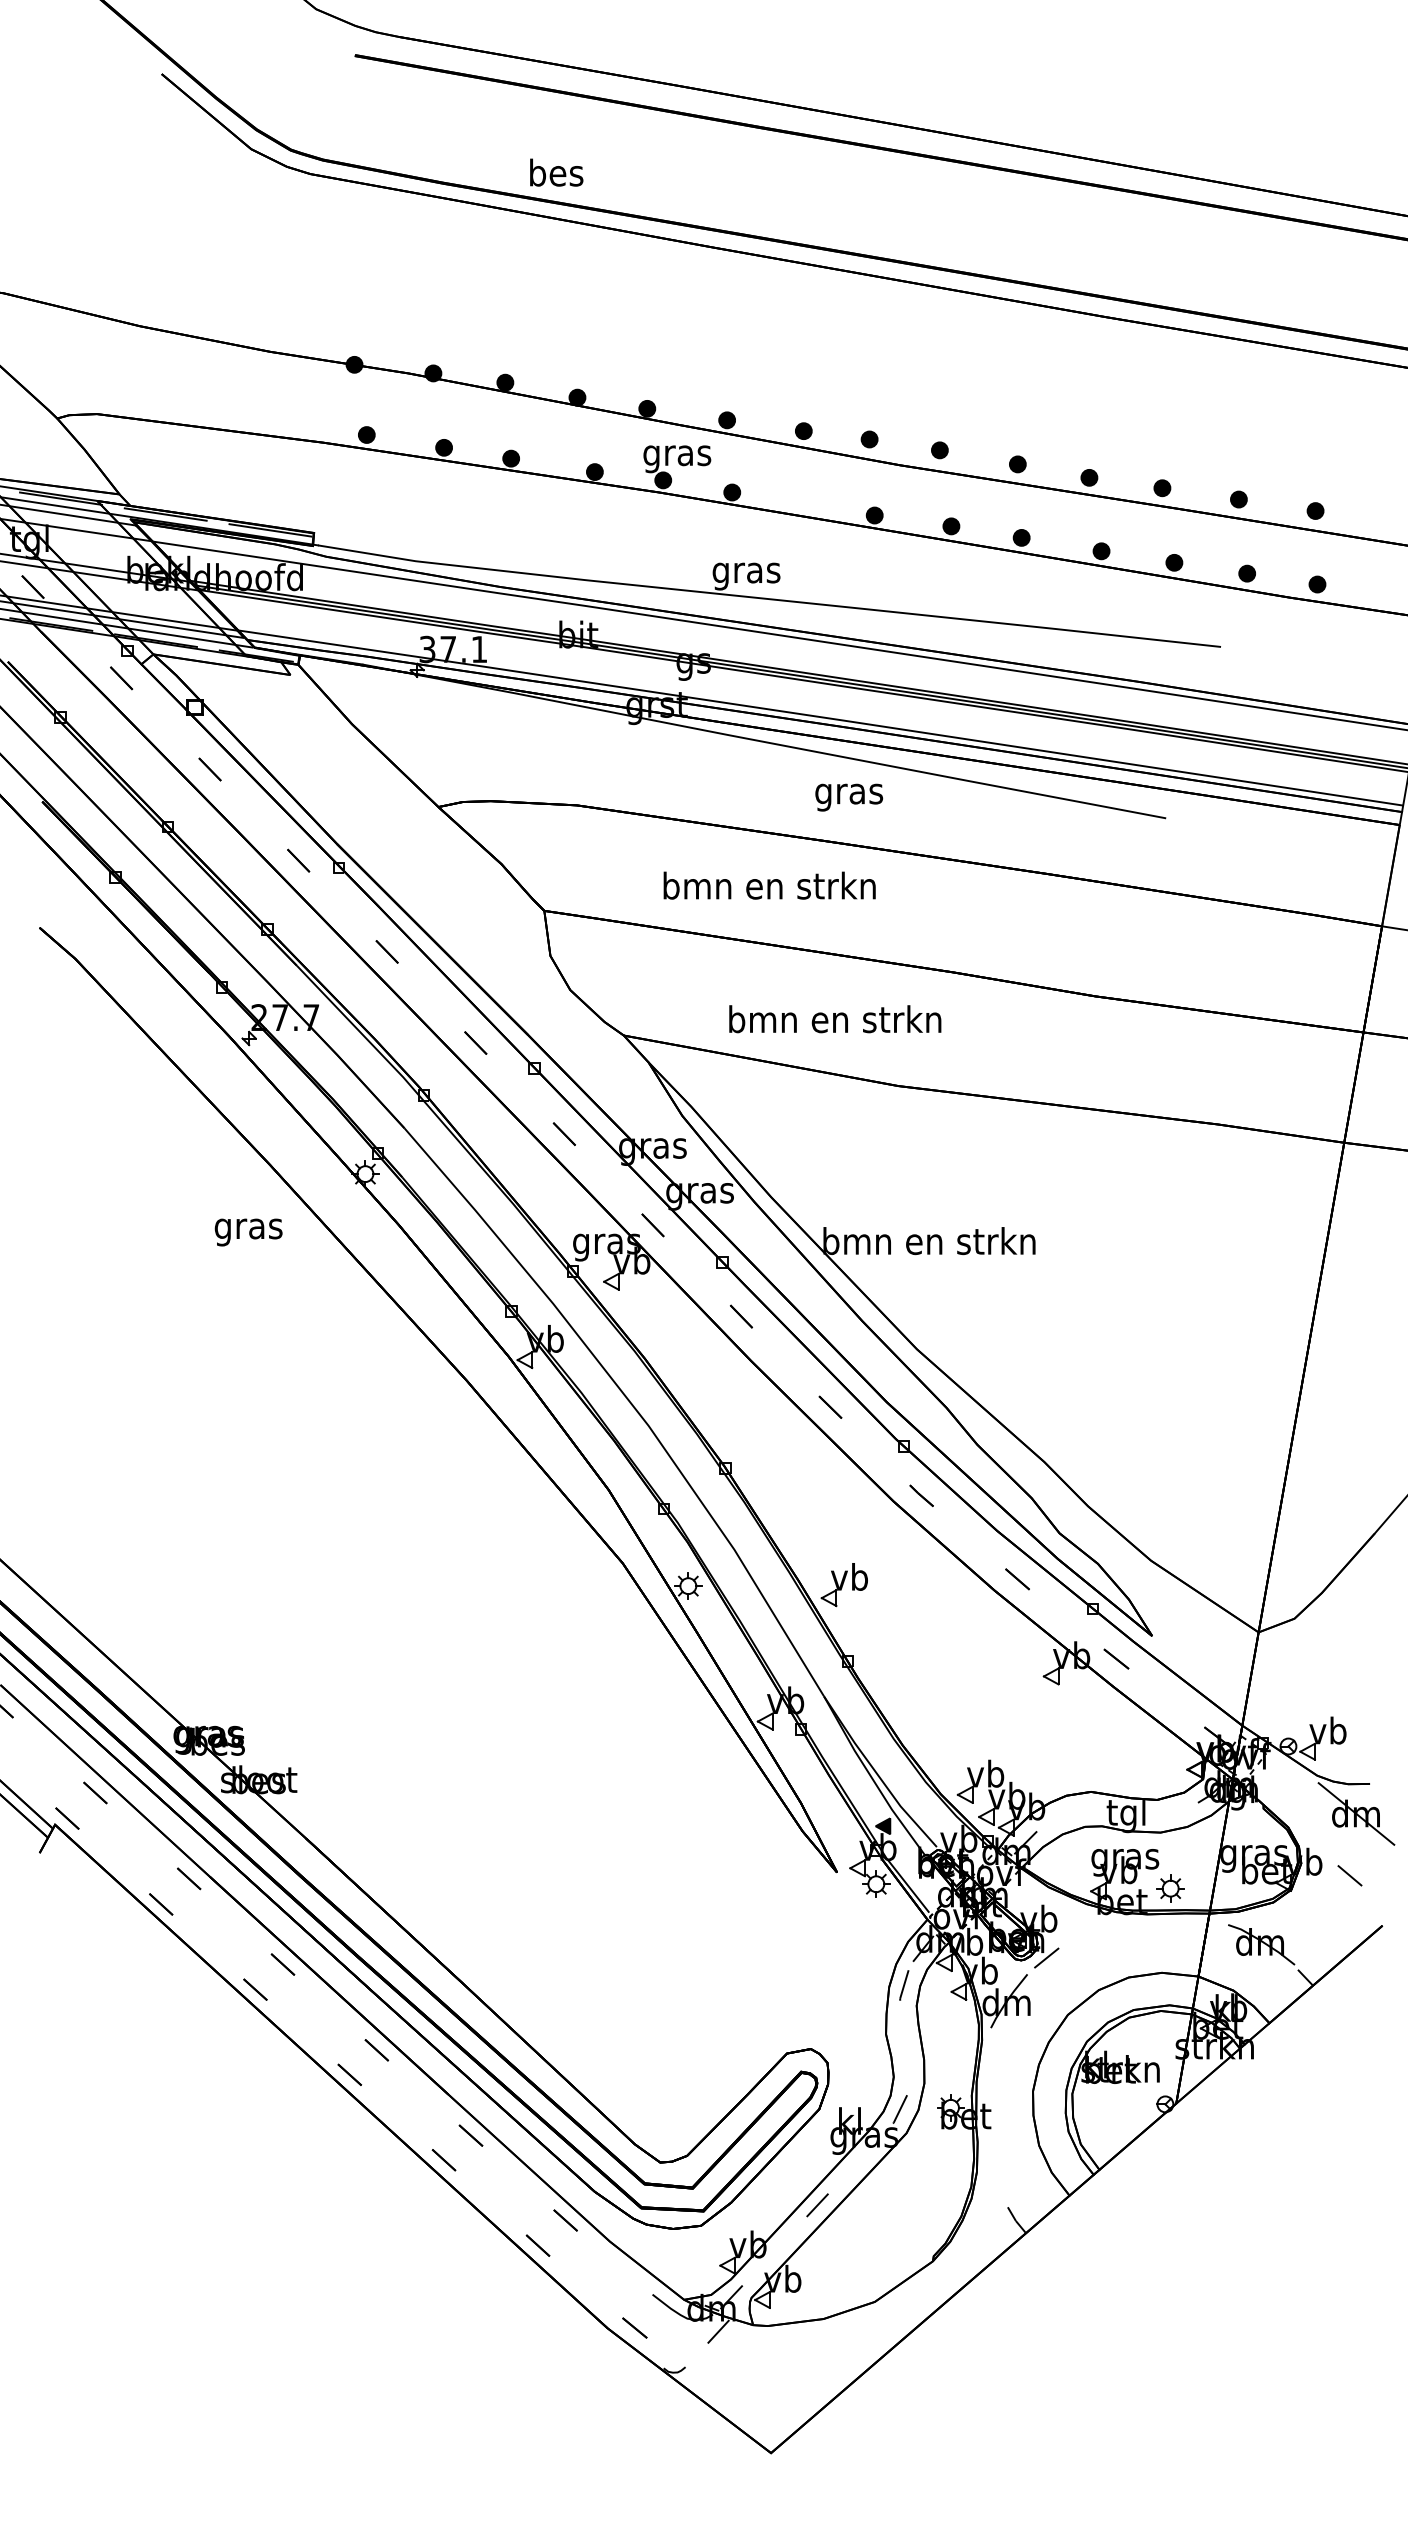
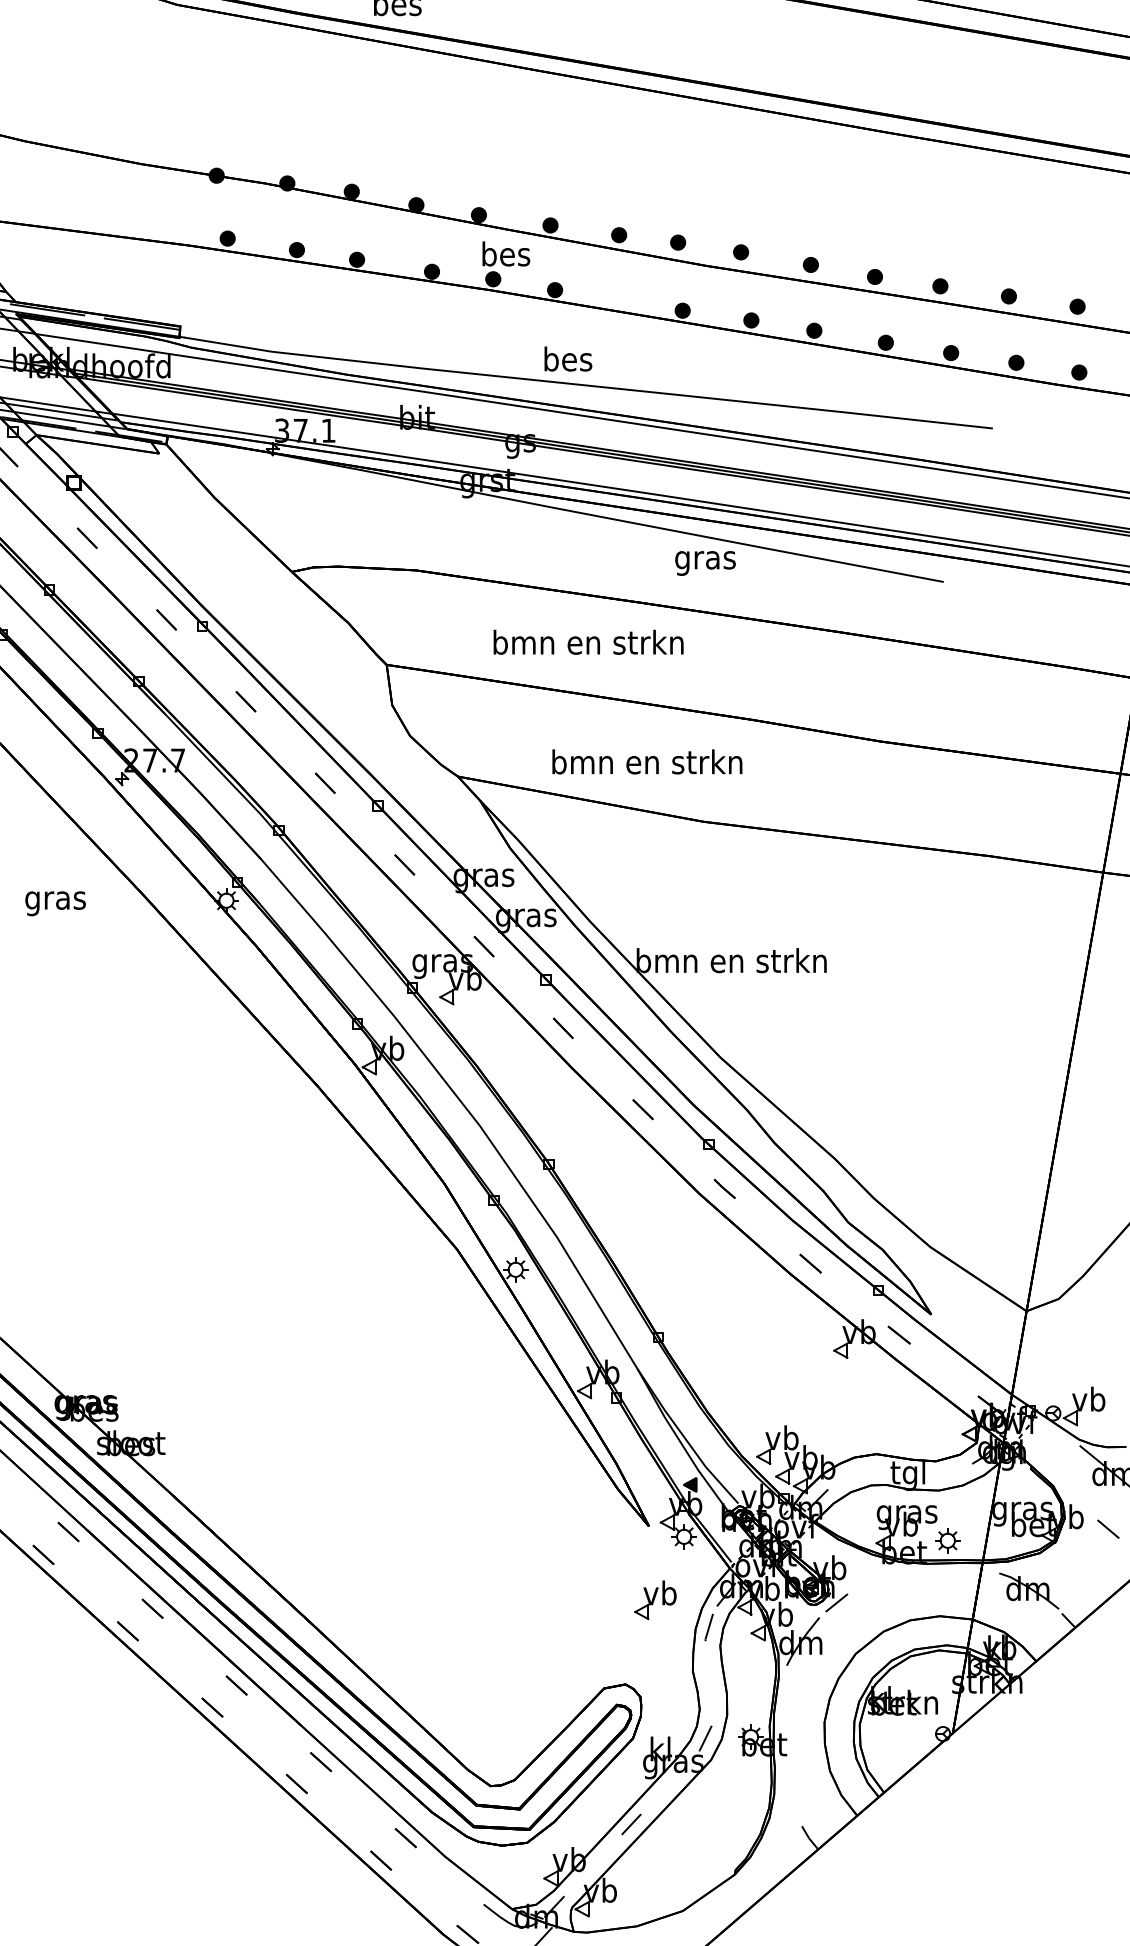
text: (677, 455) -> (506, 256), gras -> bes
text: (746, 572) -> (567, 361), gras -> bes
text: (849, 797) -> (705, 563), moved
text: (248, 1232) -> (55, 903), moved
part: (843, 1585) -> (654, 1600), moved

